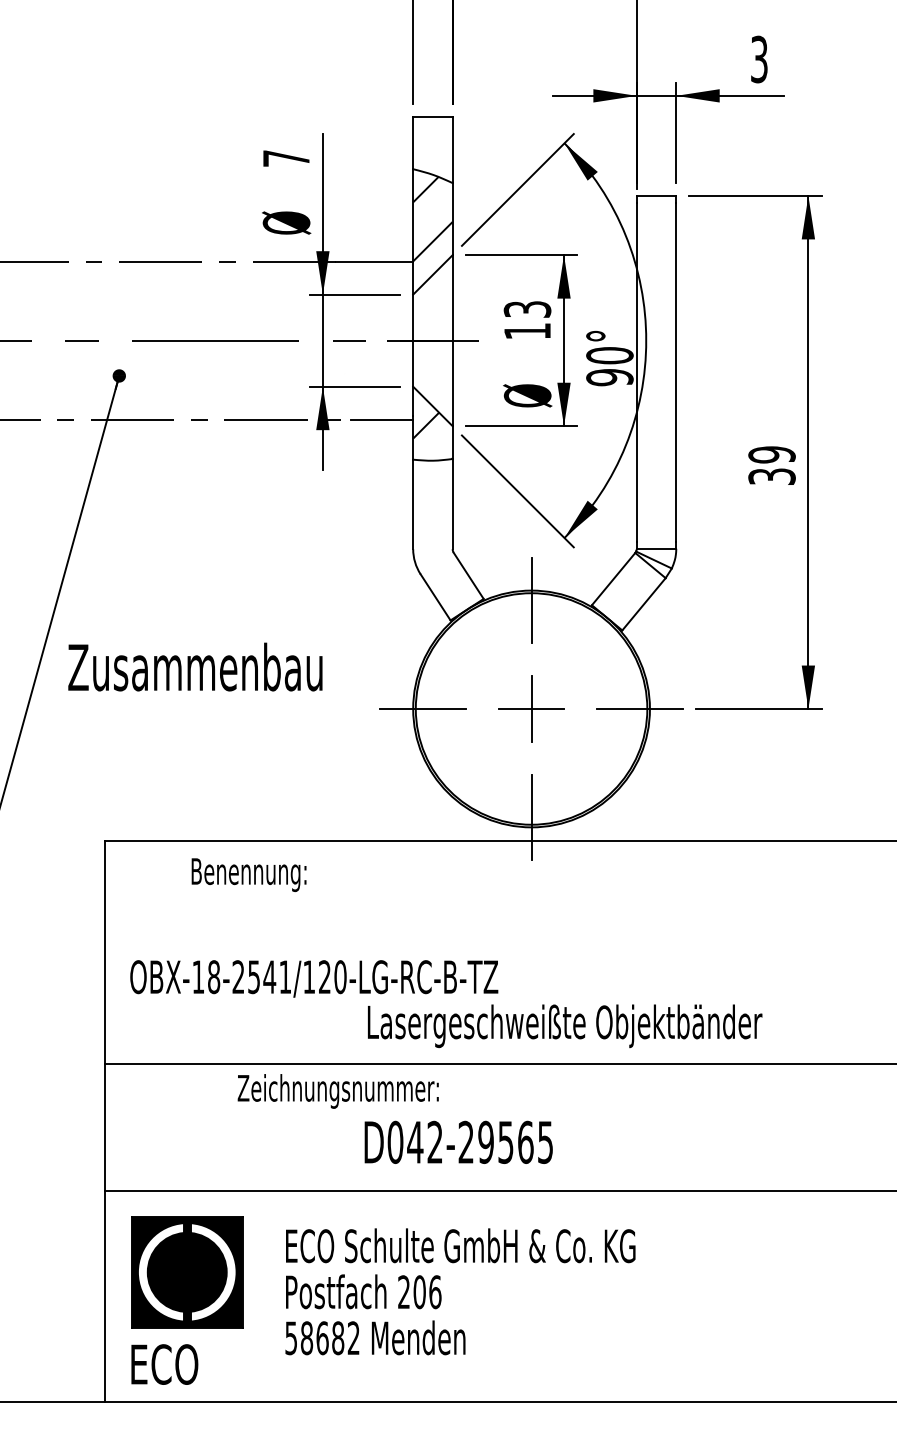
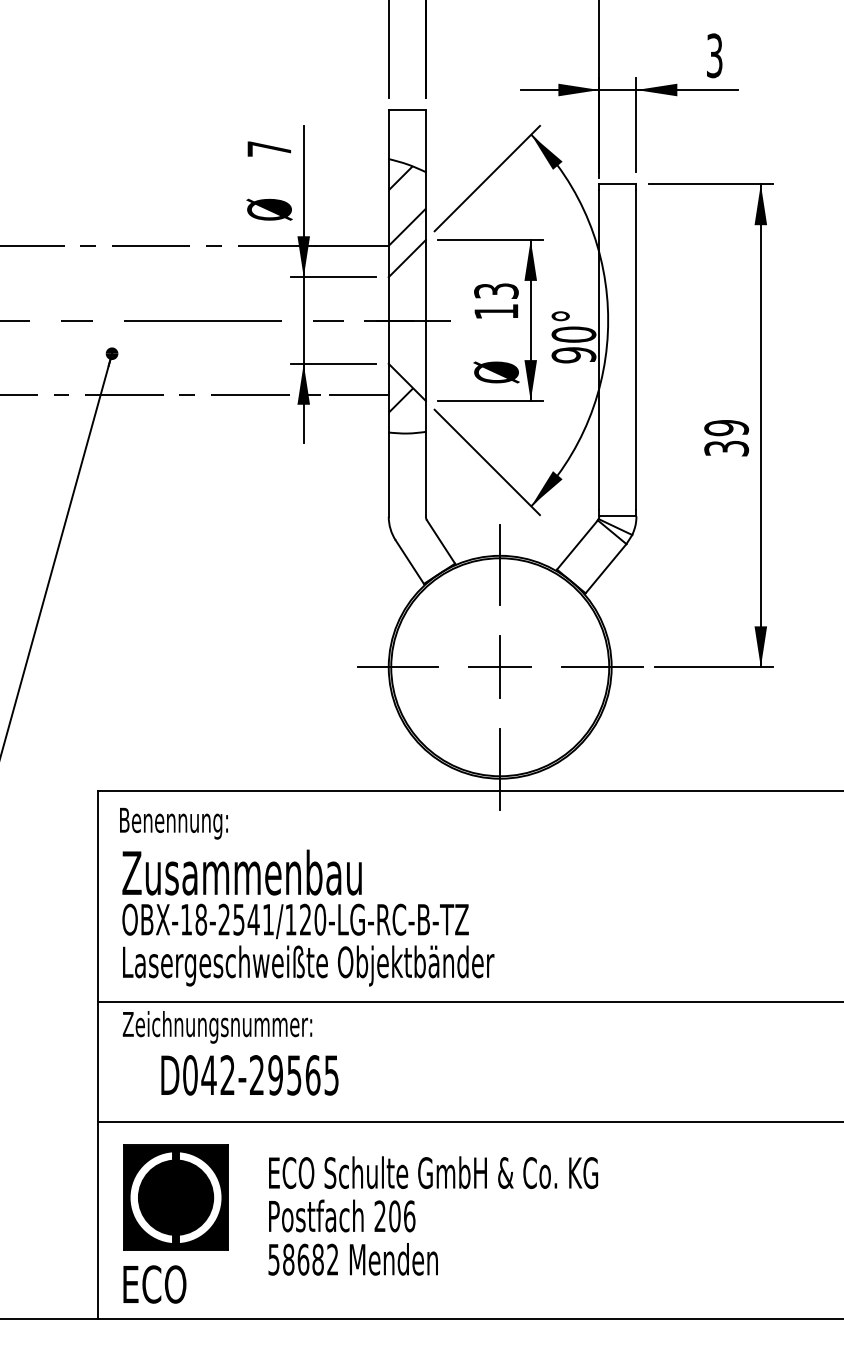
text: (195, 666) -> (242, 872), moved
text: (248, 874) -> (173, 823), moved
text: (565, 1026) -> (309, 966), moved
text: (337, 1091) -> (216, 1027), moved
text: (458, 1141) -> (249, 1074), moved

